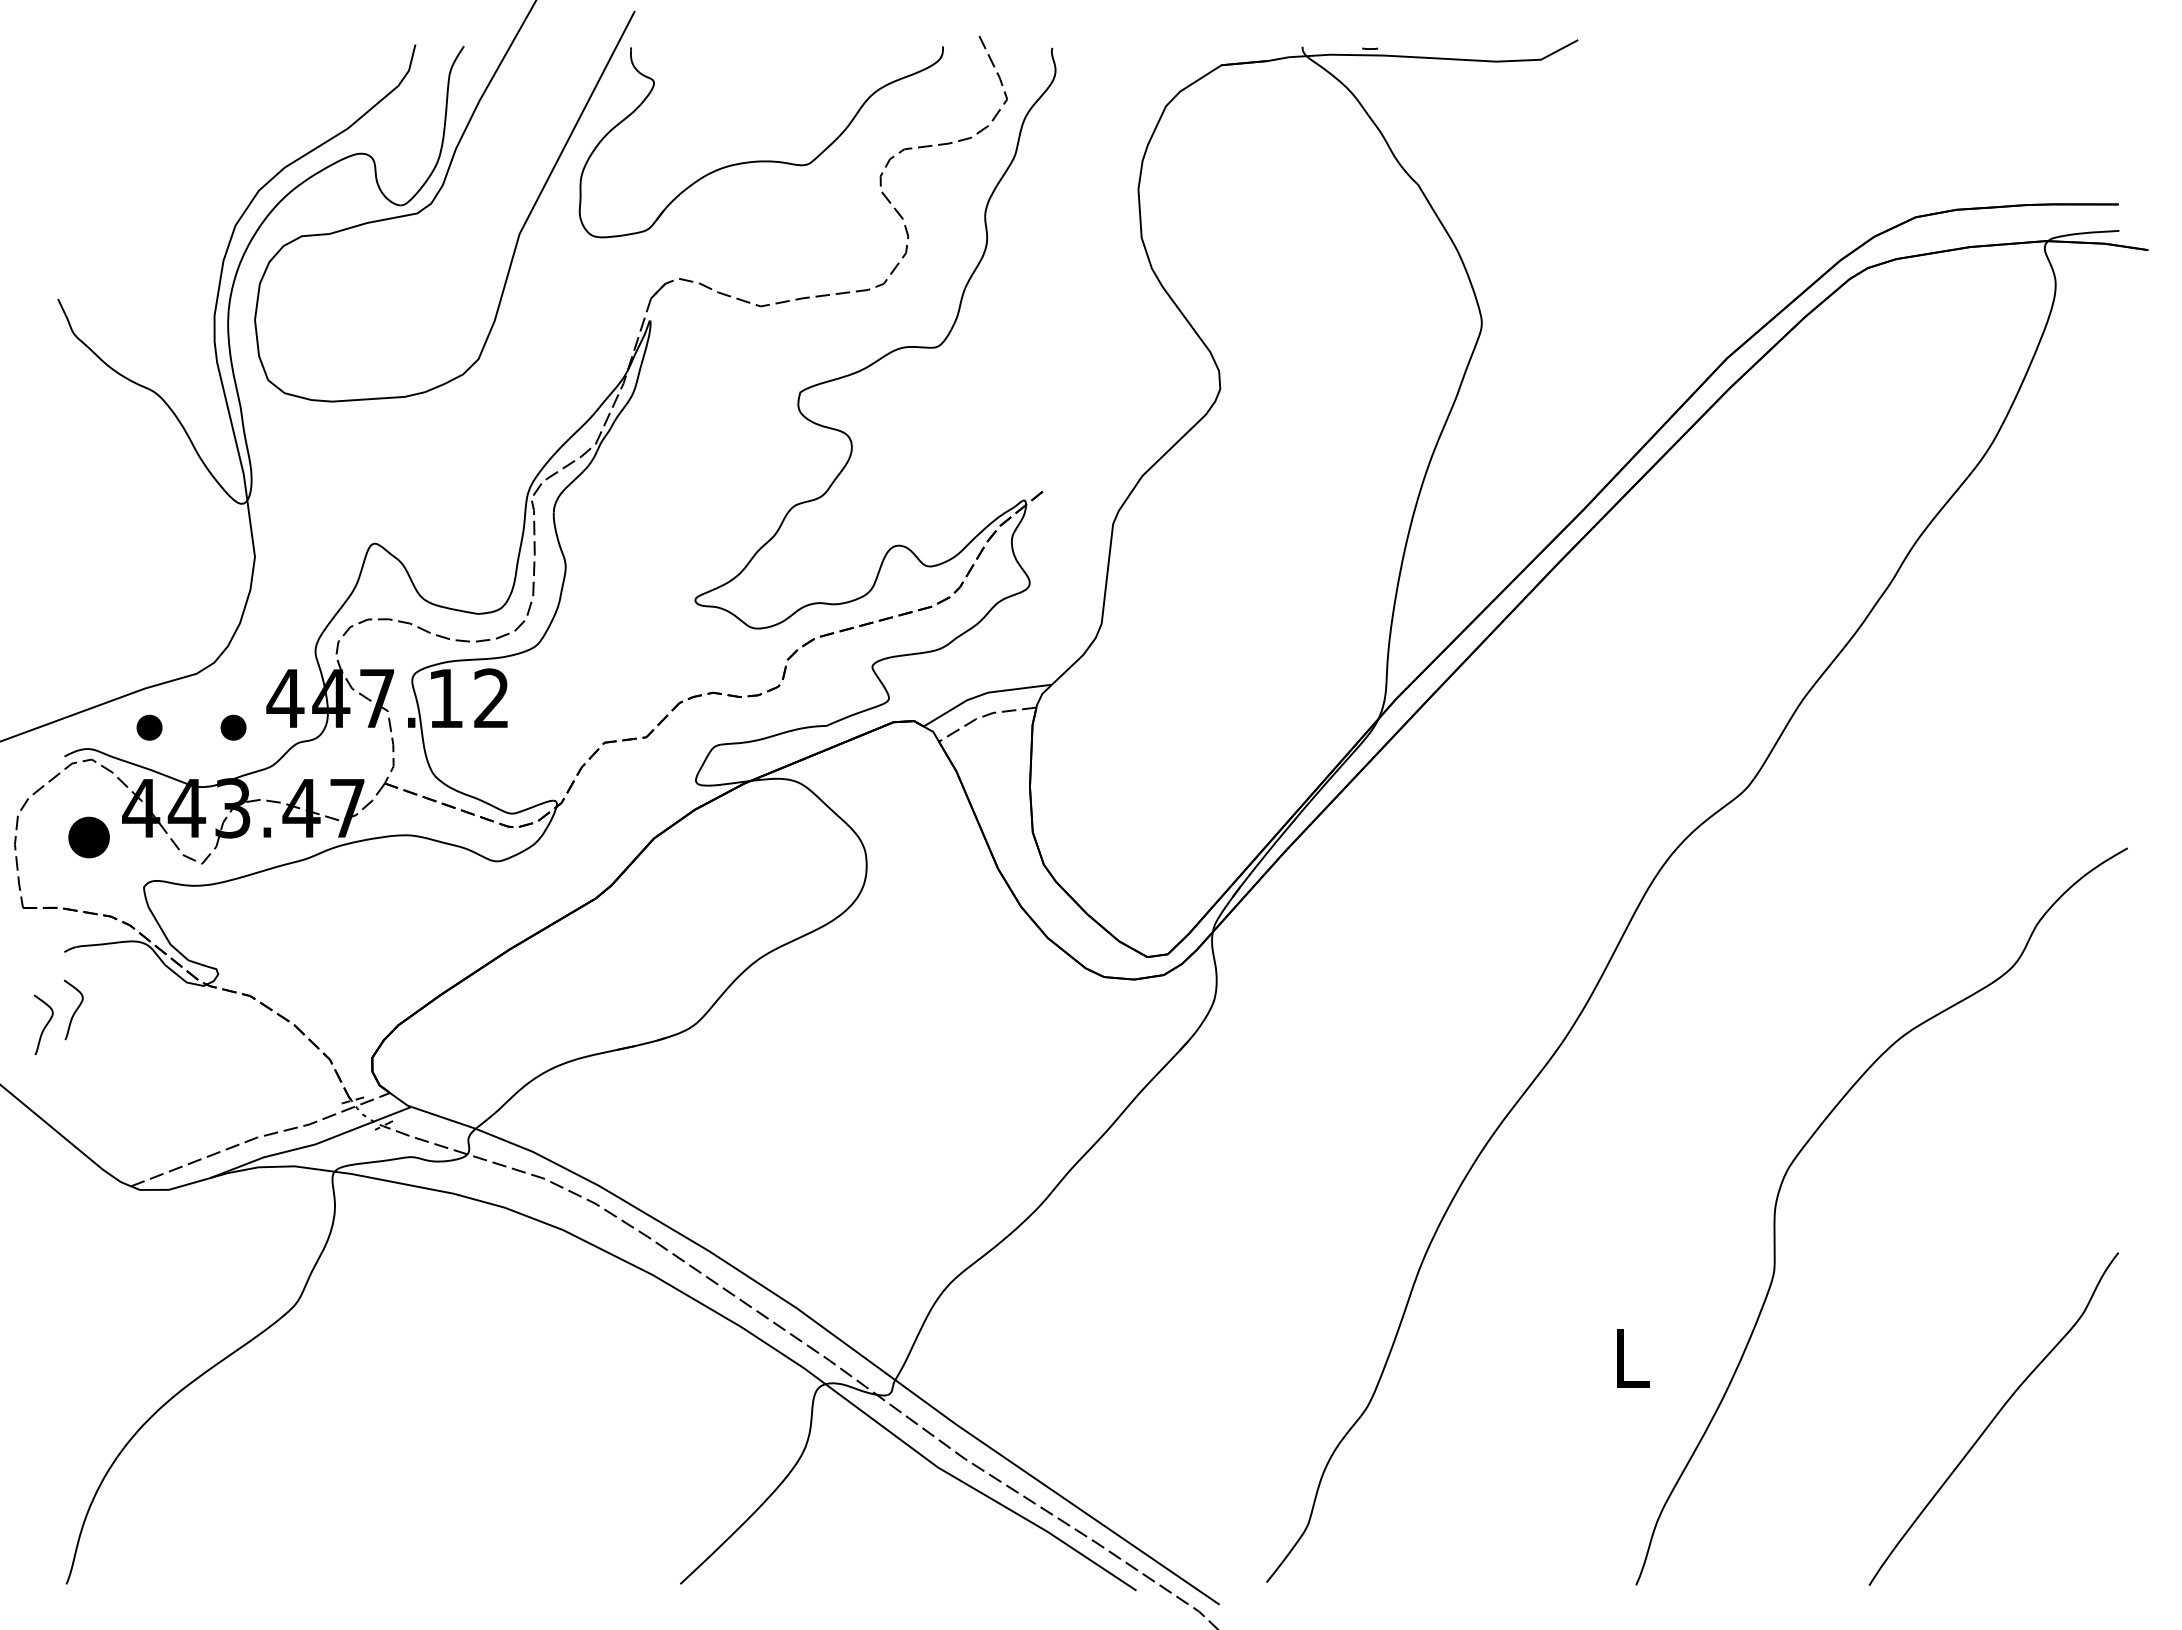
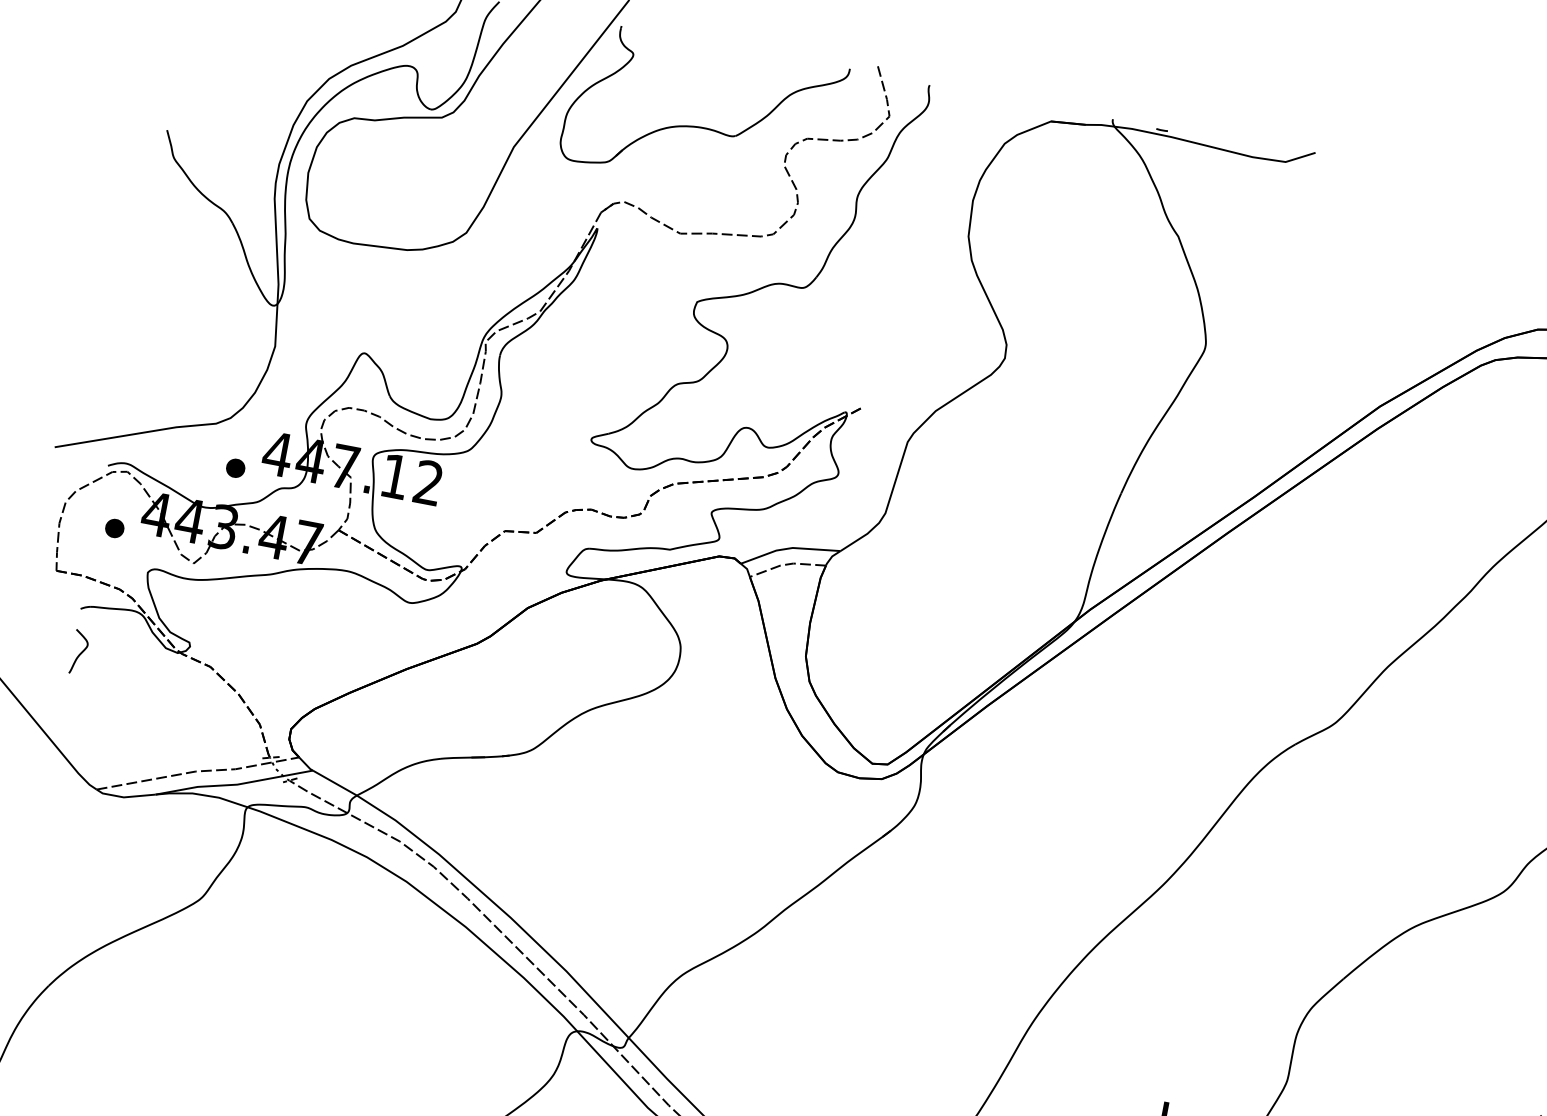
part: (149, 727) -> (174, 456), removed
part: (89, 837) -> (114, 528), size x0.62
curve: (45, 1024) -> (56, 659), removed

